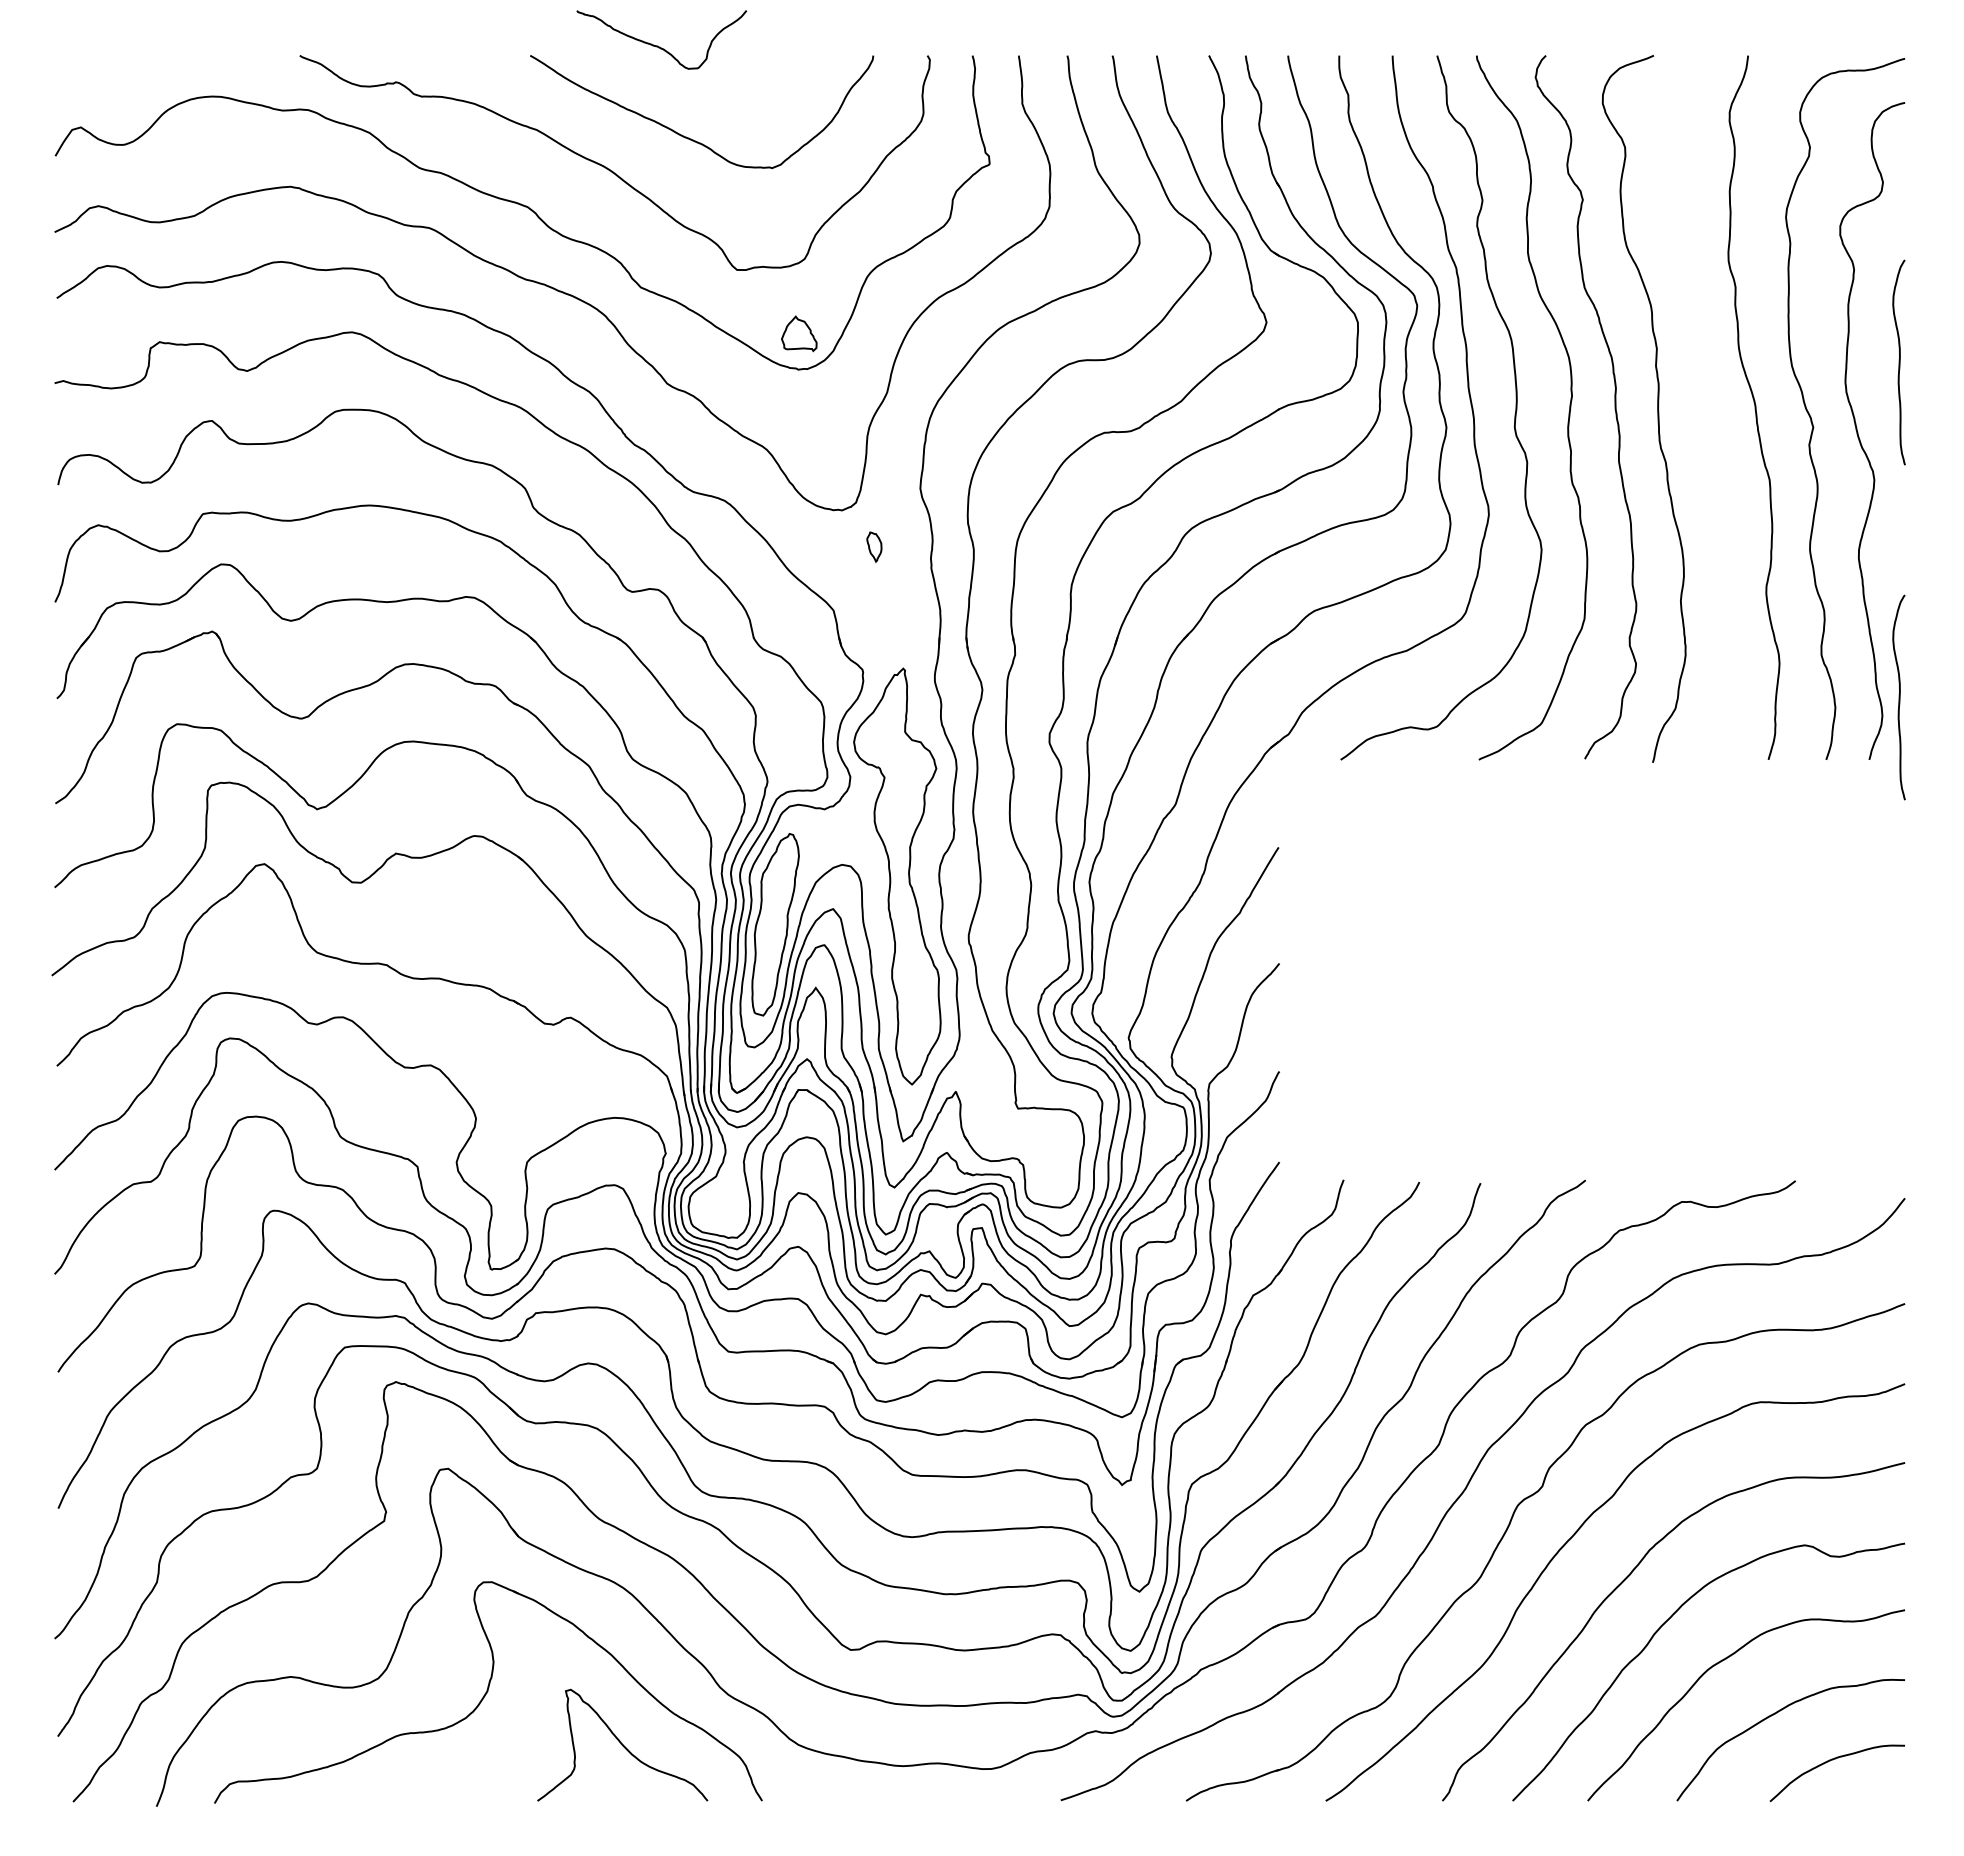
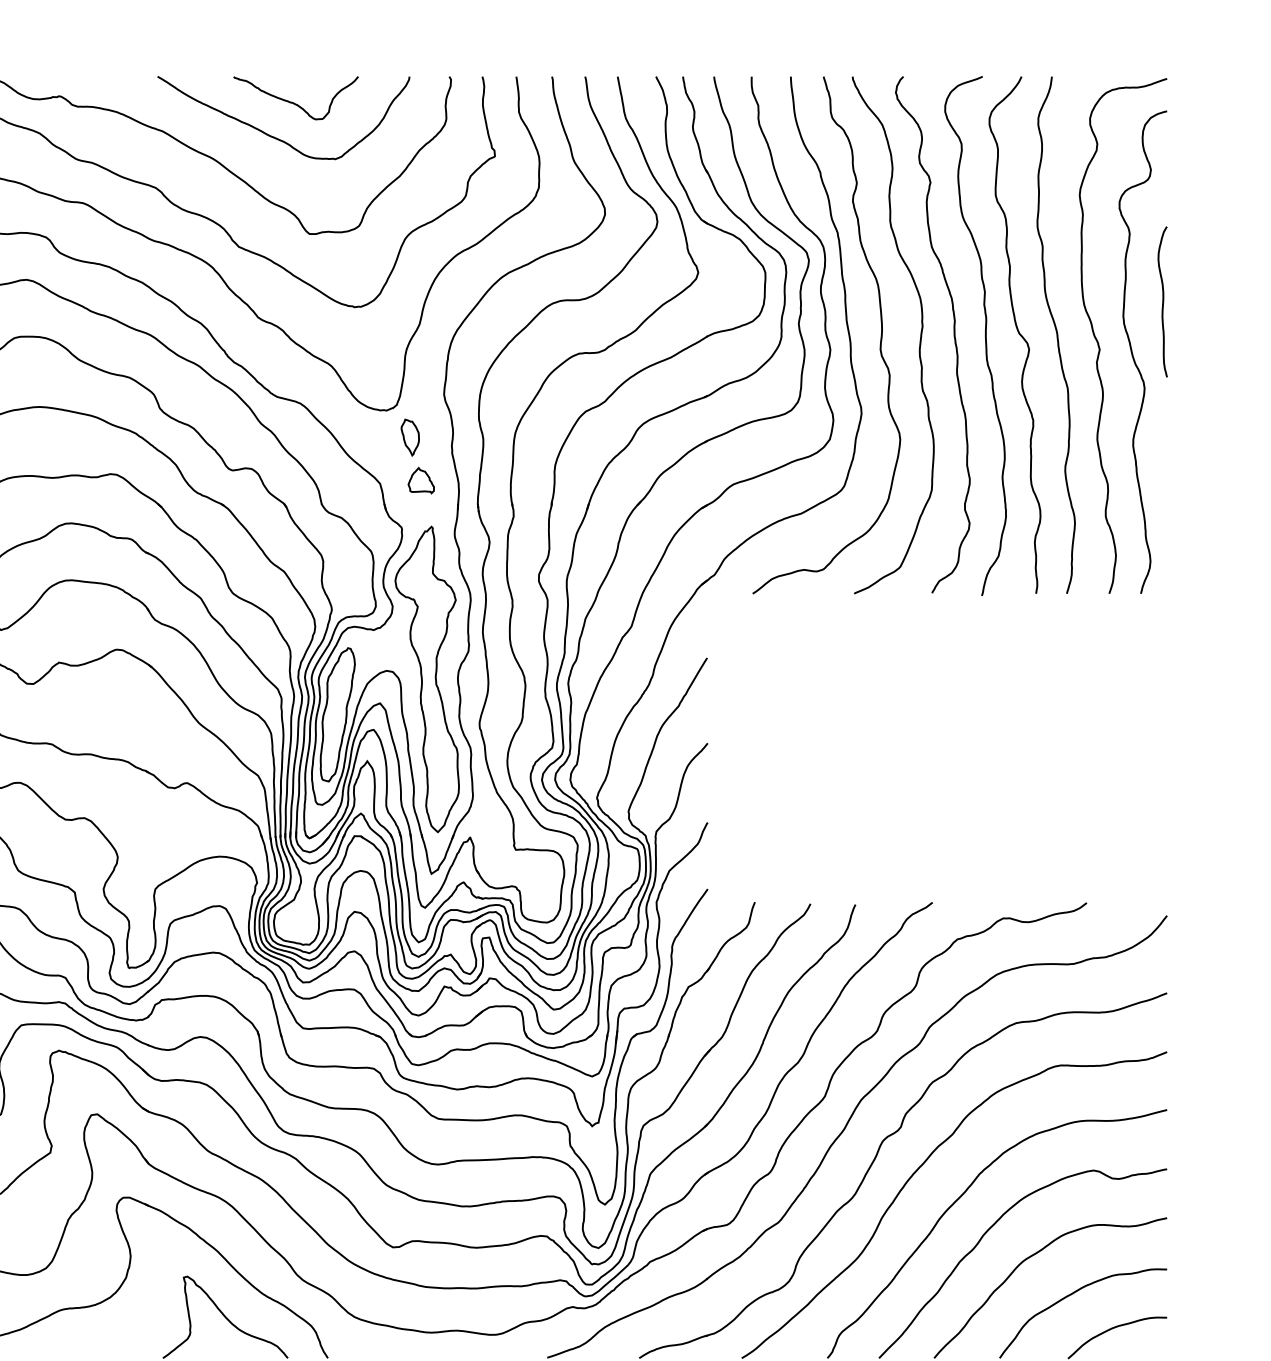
curve: (657, 45) -> (292, 102), moved
part: (799, 333) -> (421, 480), moved
curve: (1702, 405) -> (1018, 333), added
part: (874, 546) -> (410, 437), size x1.67
curve: (1898, 697) -> (1162, 547), removed

